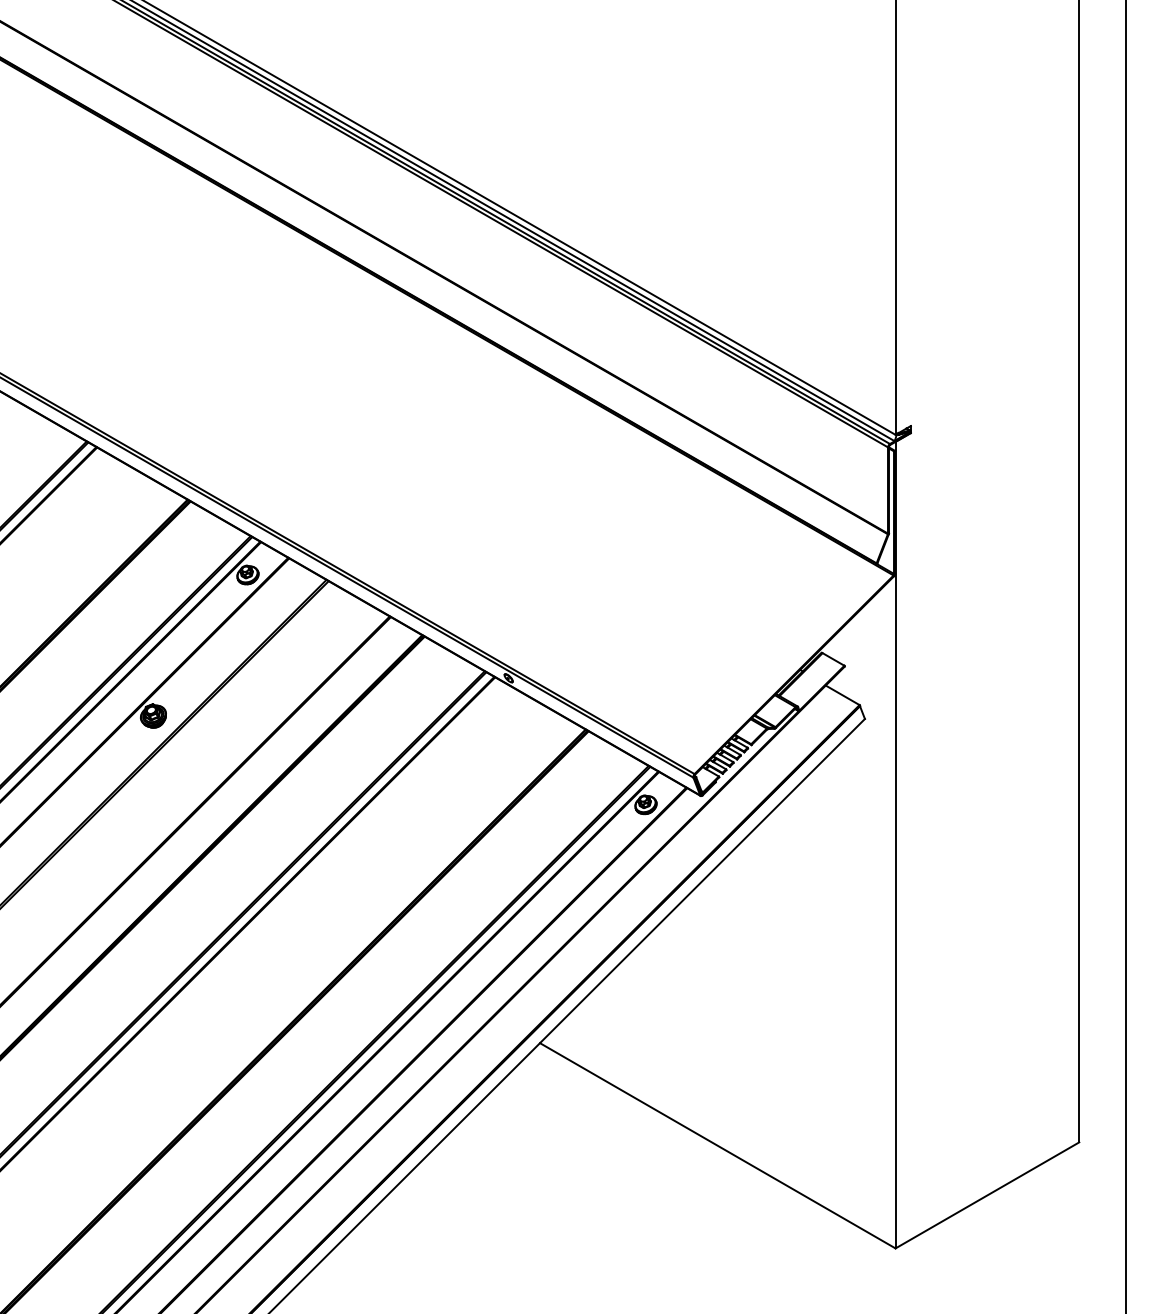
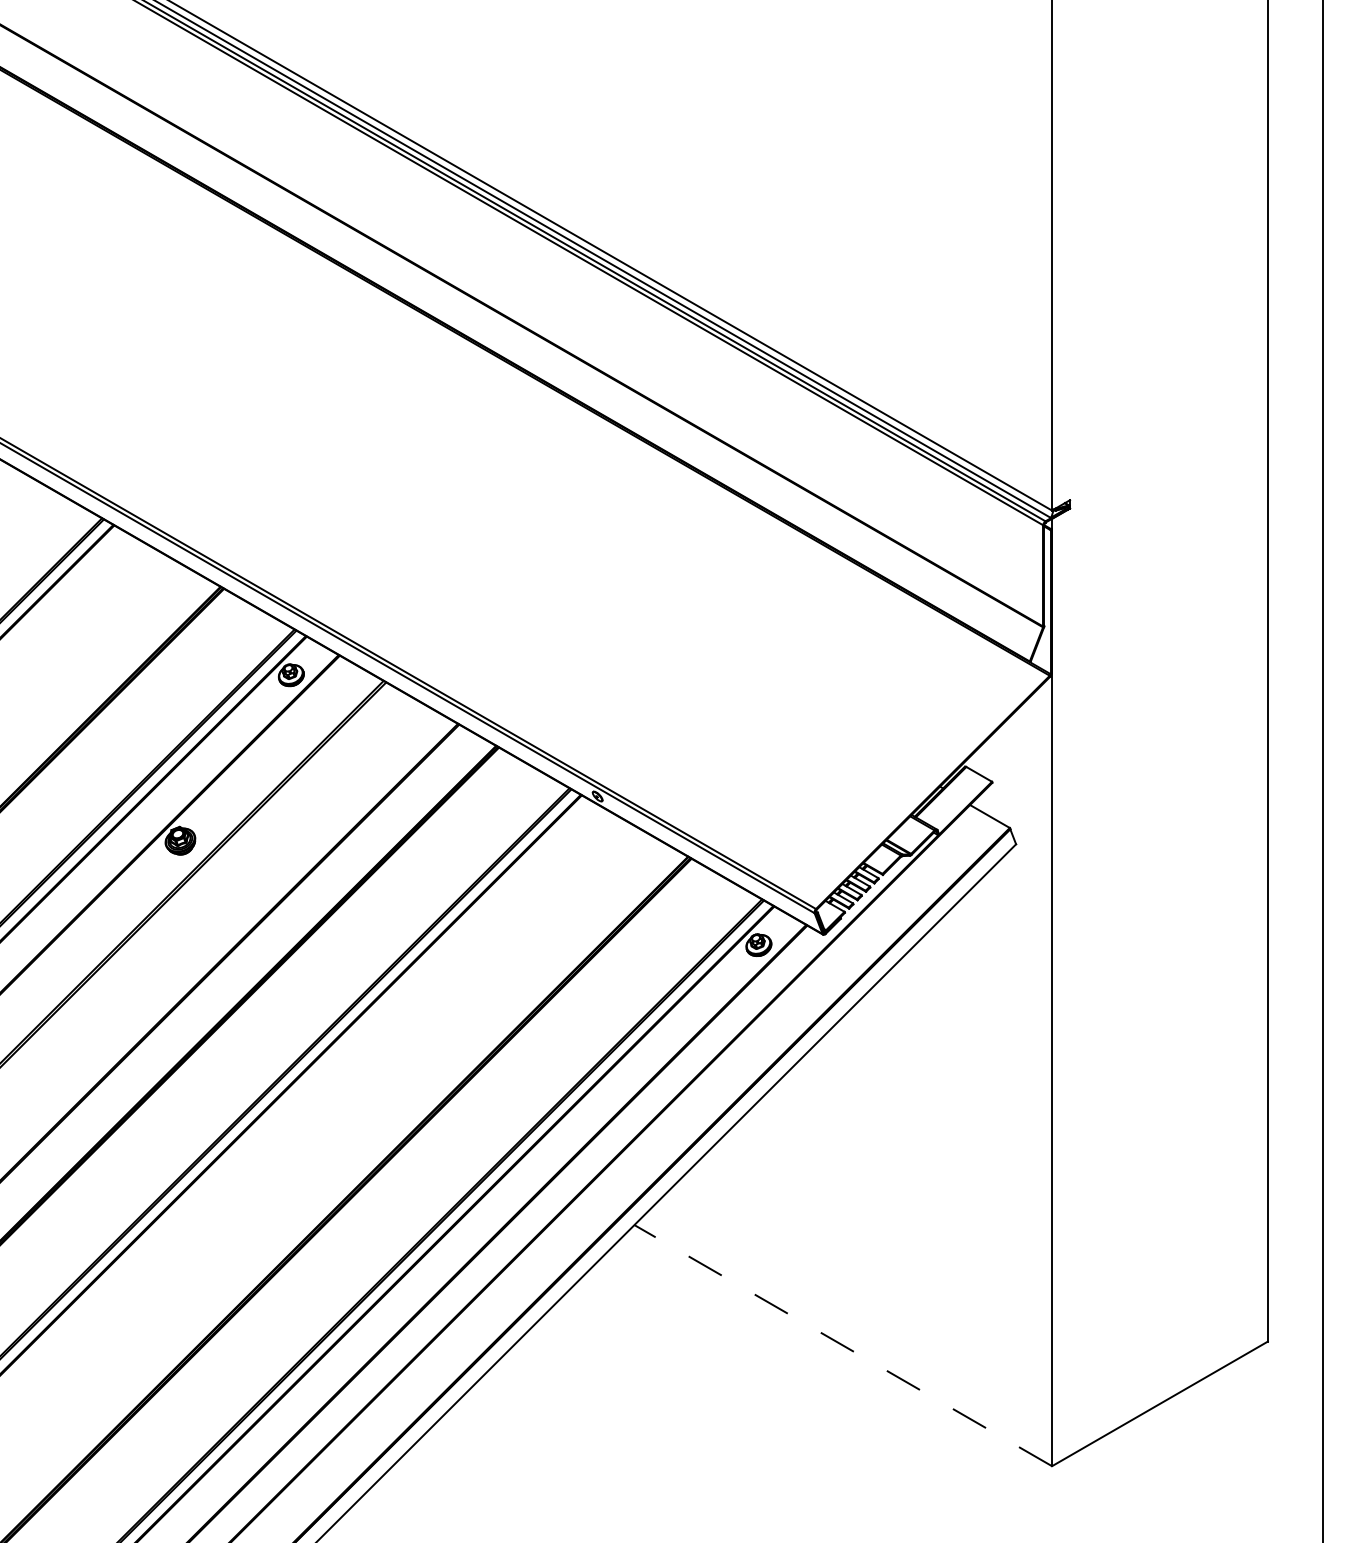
line: (717, 1145) -> (842, 1345), solid -> dashed

